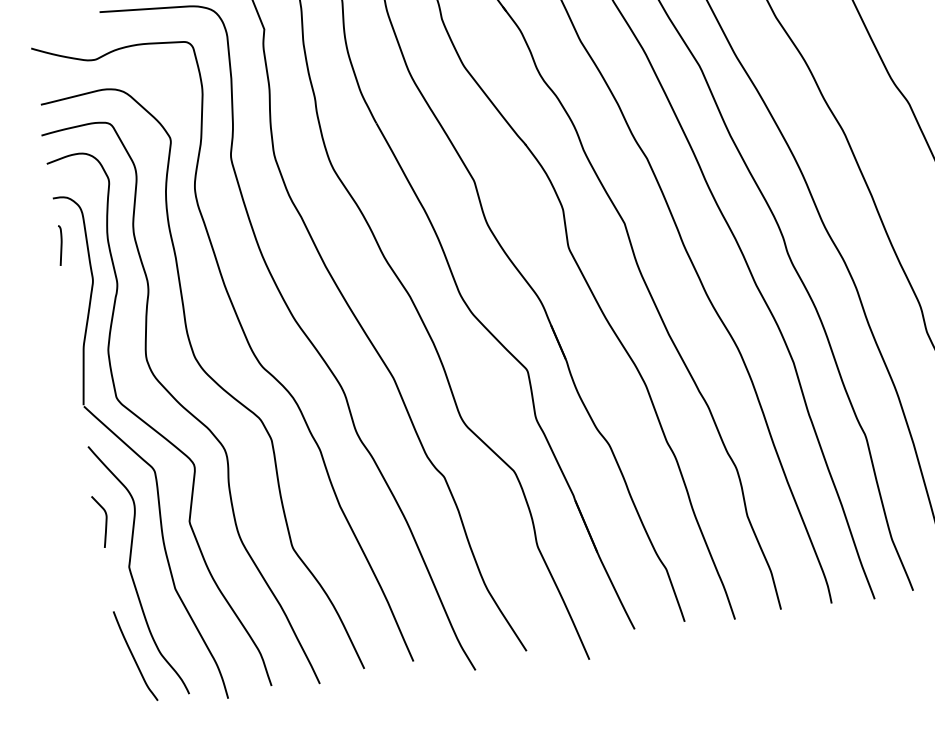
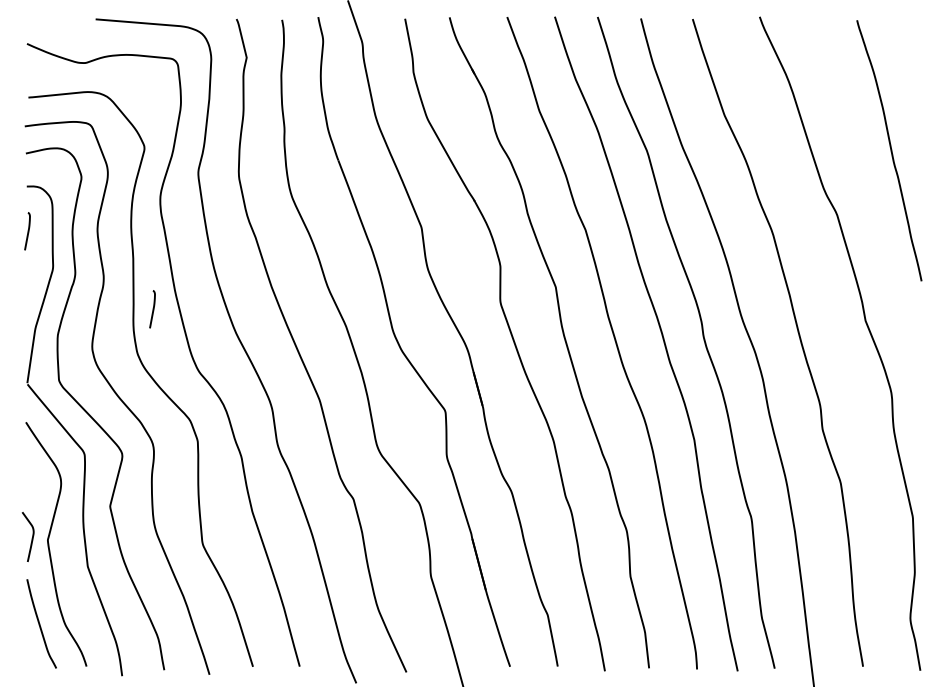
curve: (203, 308) -> (152, 309), added
curve: (105, 522) -> (31, 538), moved

